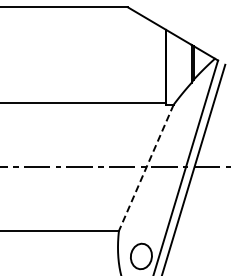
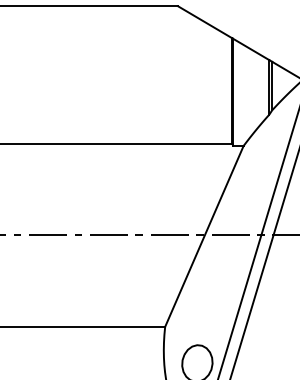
line: (146, 167) -> (204, 235), dashed -> solid

